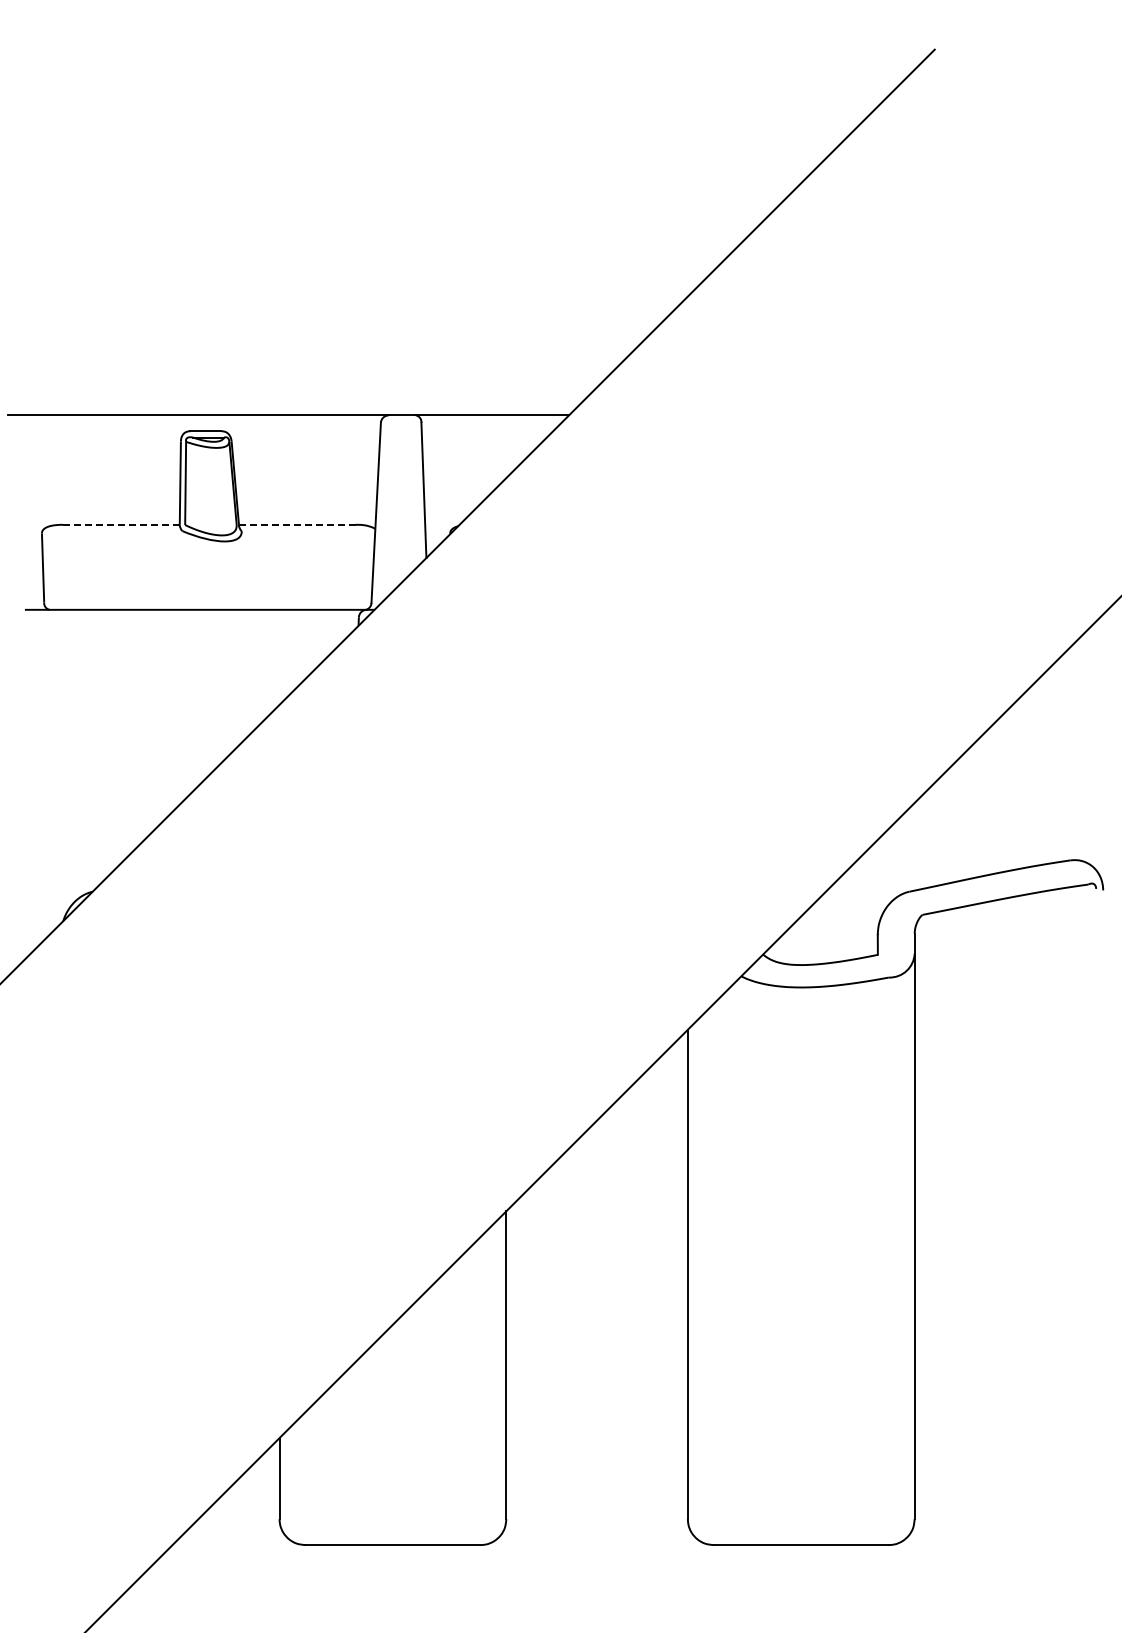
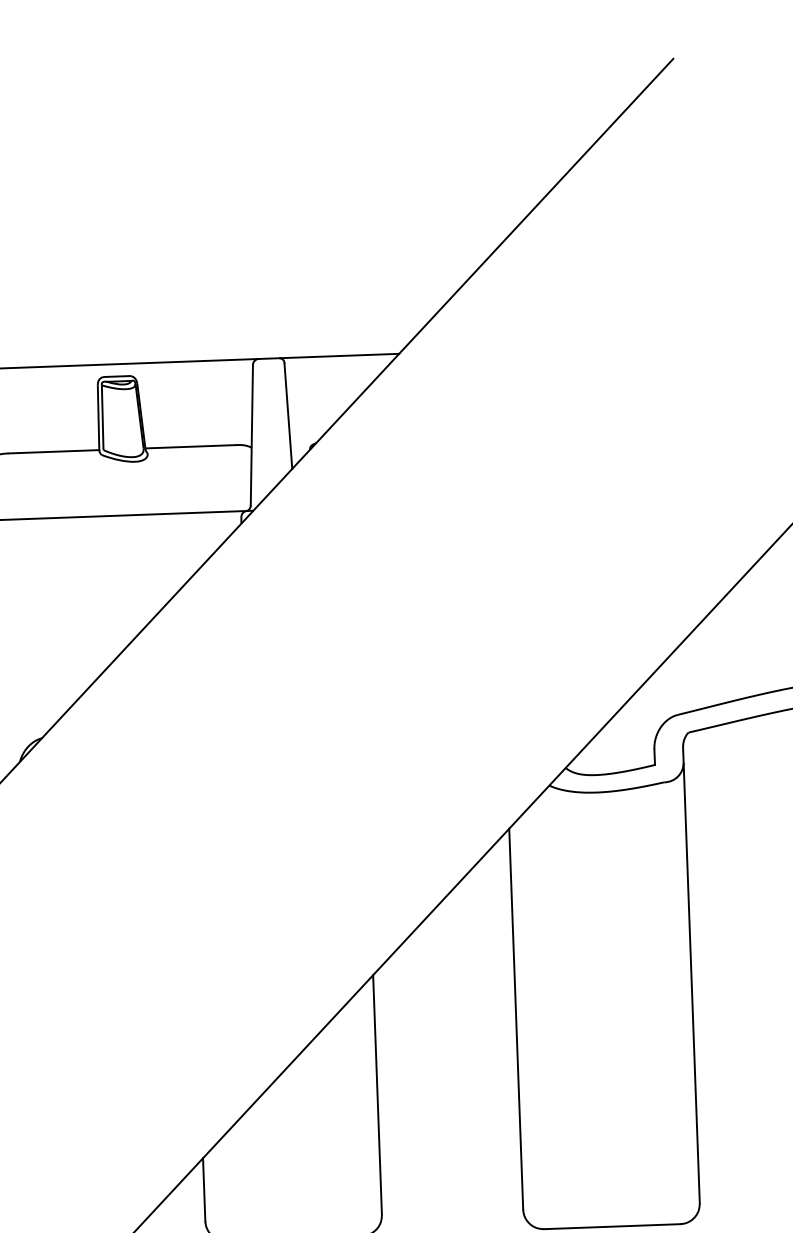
line: (120, 524) -> (53, 451), dashed -> solid
line: (296, 524) -> (190, 446), dashed -> solid

